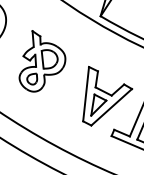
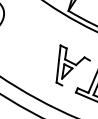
part: (41, 61) -> (28, 41), removed
line: (110, 106) -> (75, 72), removed

